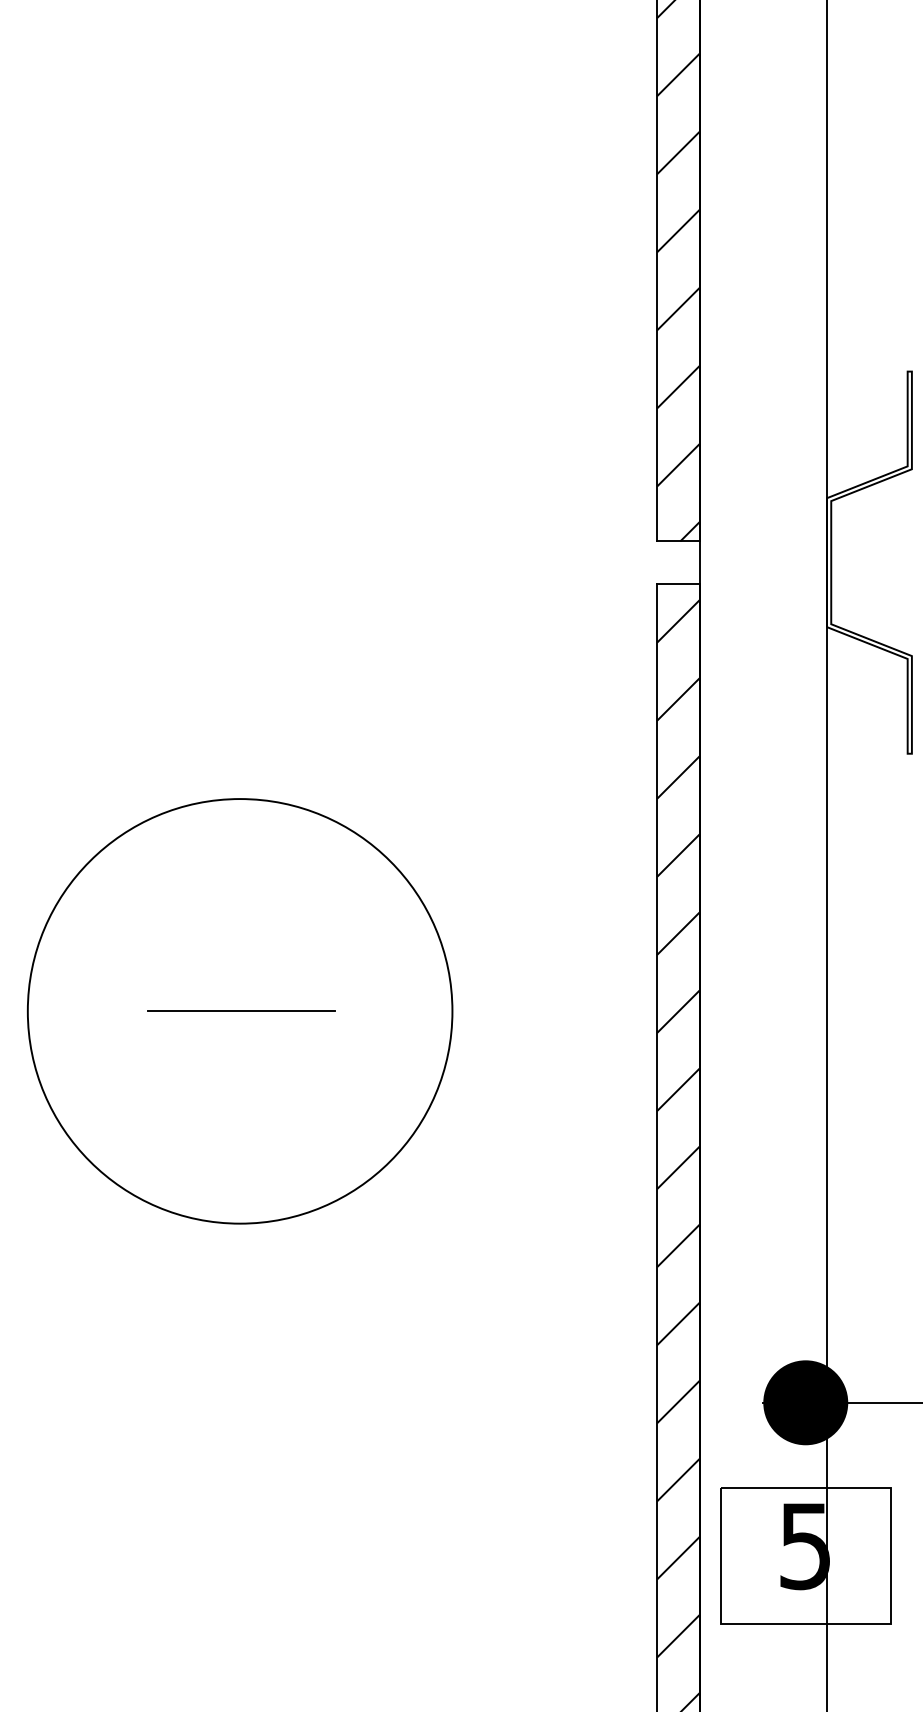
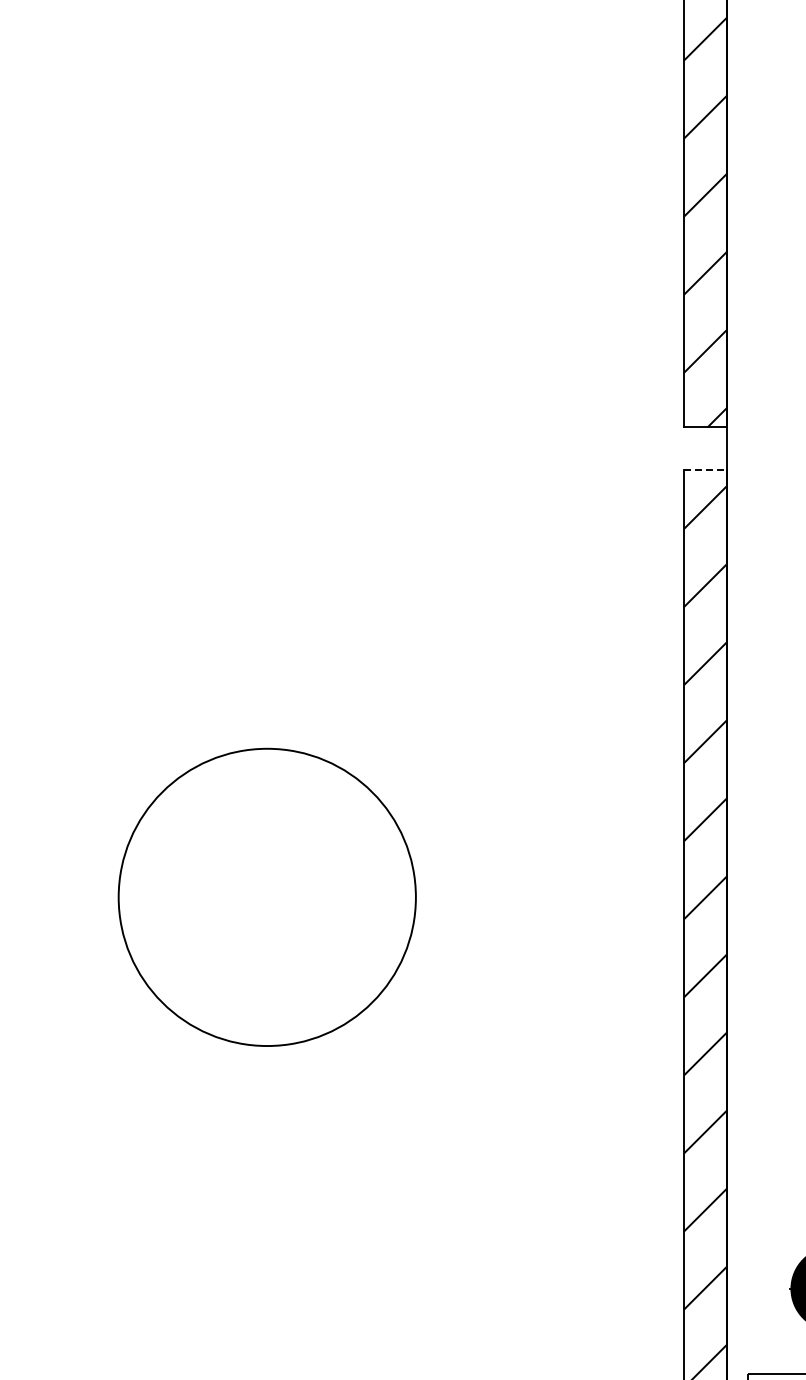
line: (678, 583) -> (705, 469), solid -> dashed
circle: (239, 1011) -> (266, 897), size x0.7
line: (241, 1011) -> (268, 897), removed

